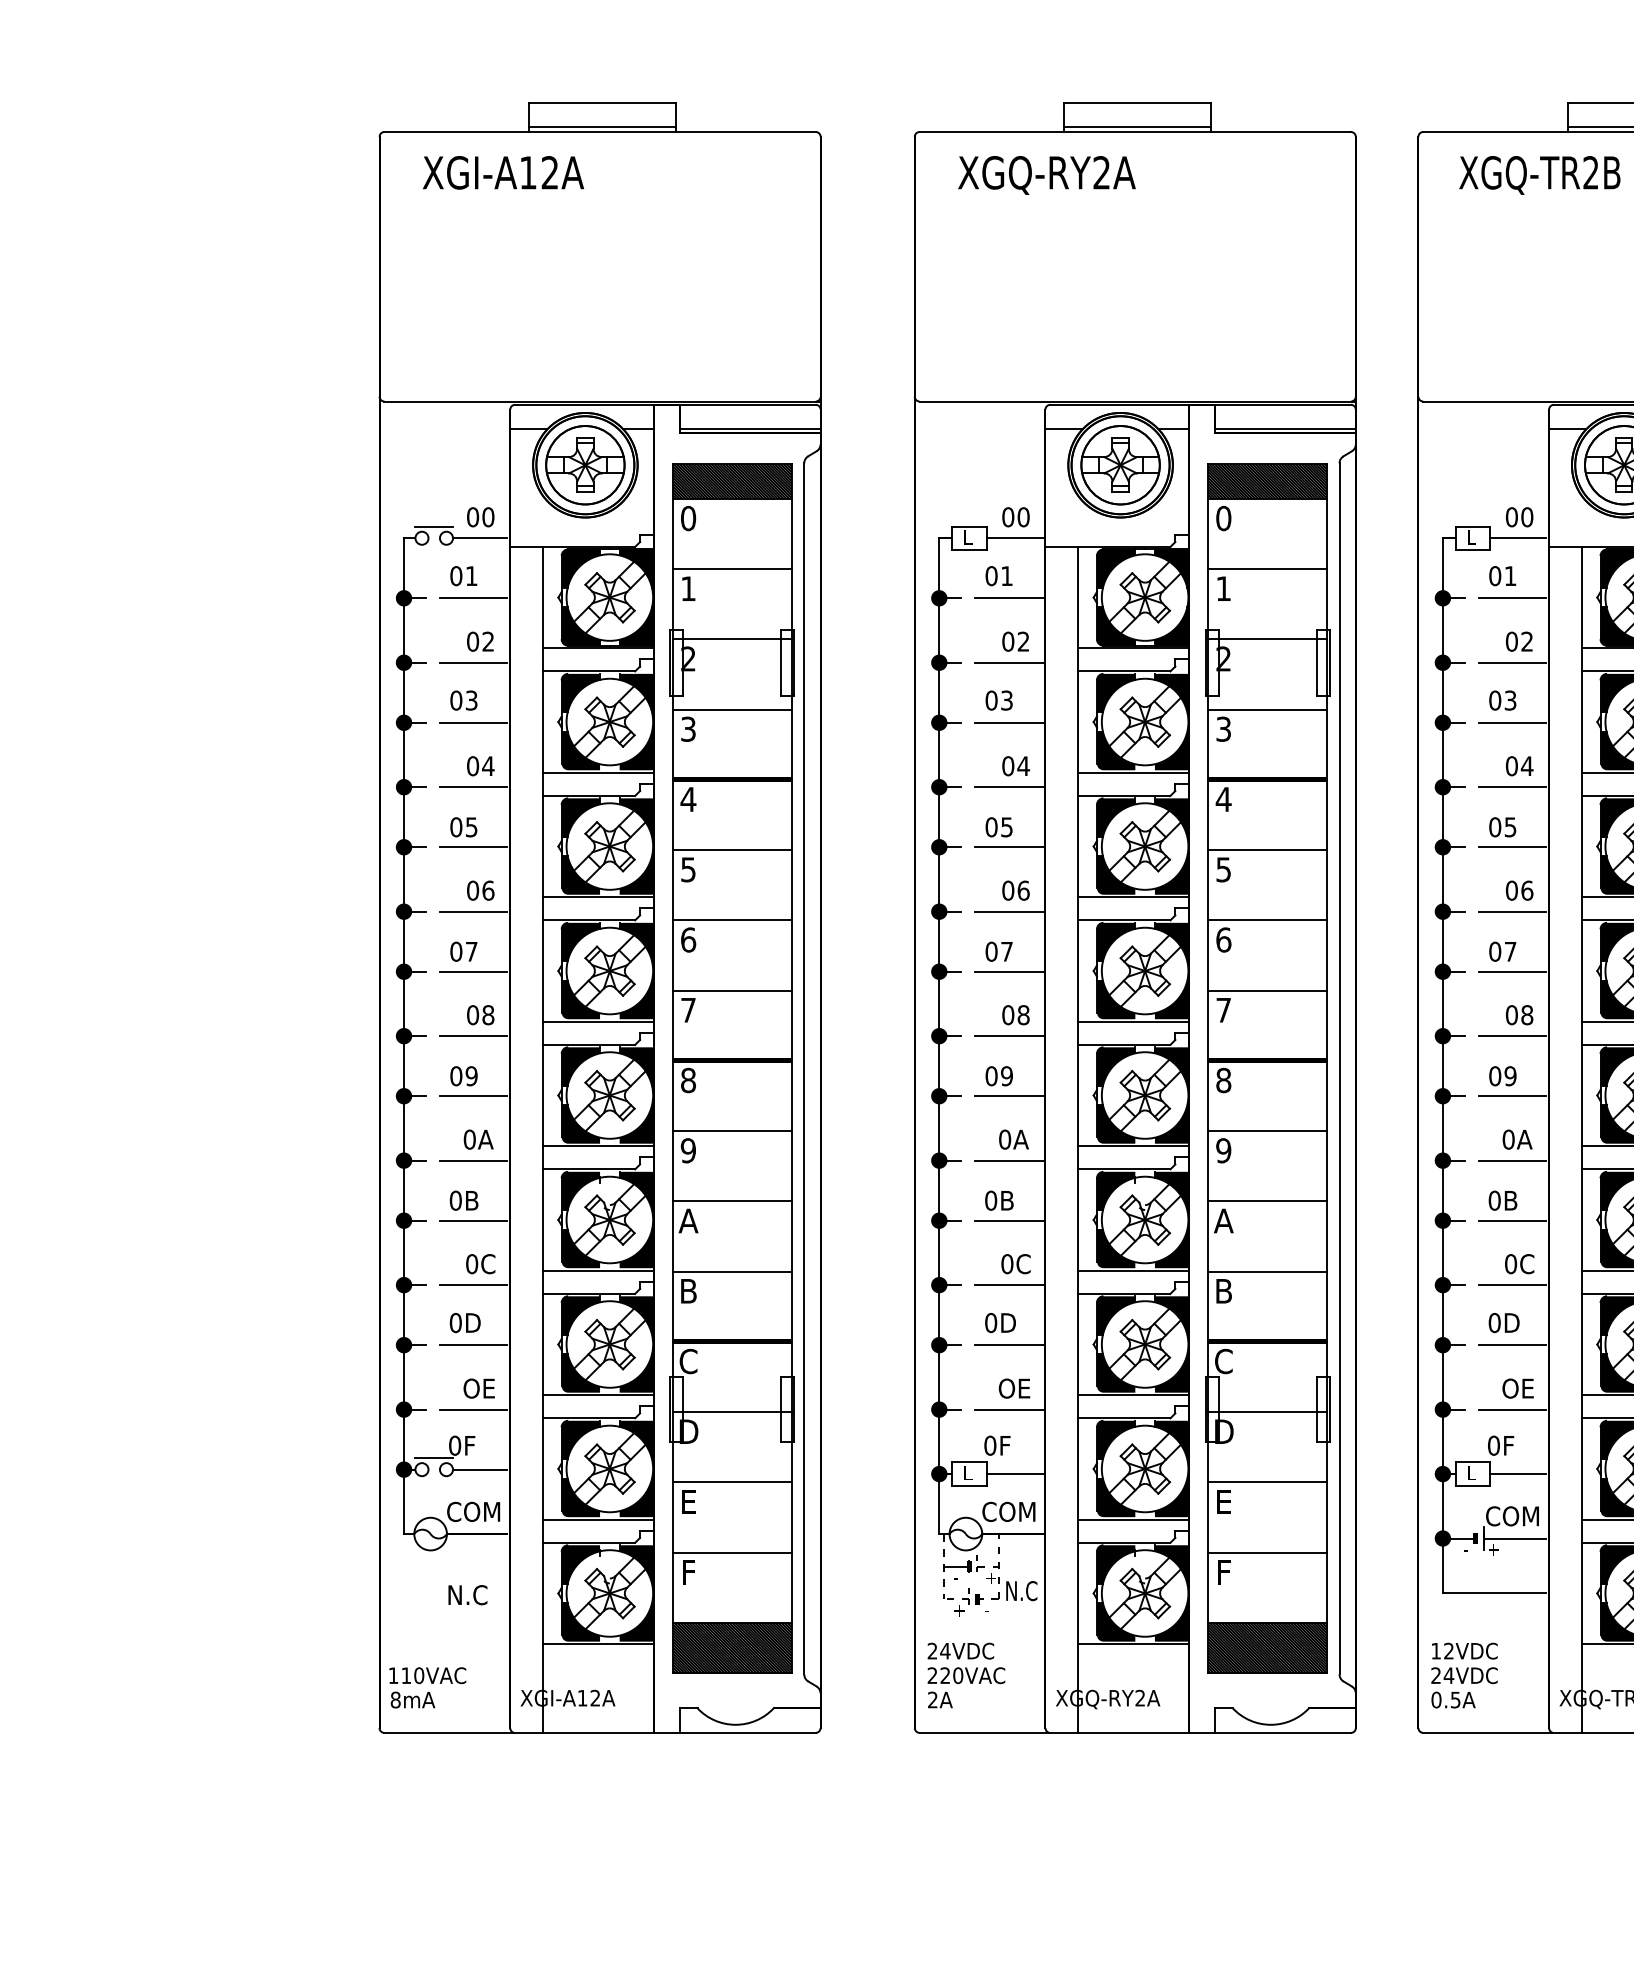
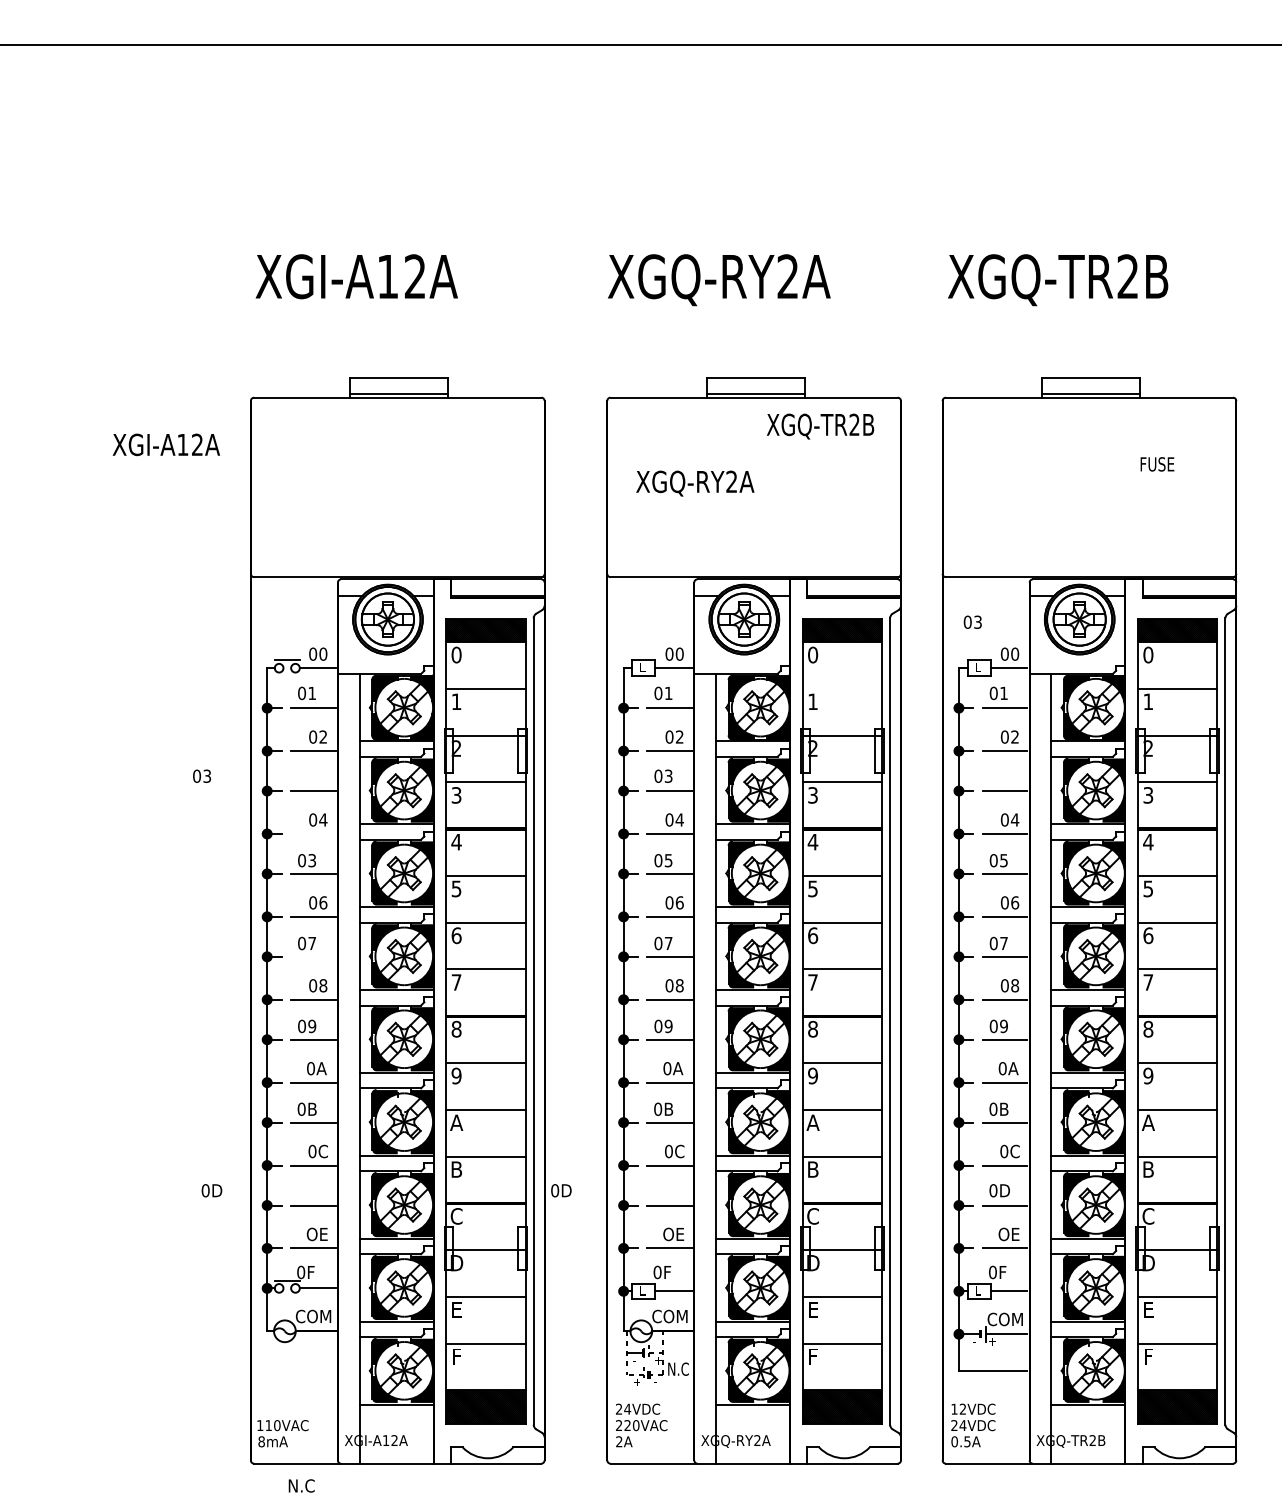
text: (502, 172) -> (165, 444), moved
text: (1047, 175) -> (695, 483), moved
text: (1539, 175) -> (820, 426), moved
line: (1266, 568) -> (841, 688), removed
text: (463, 699) -> (201, 775), moved
text: (1502, 699) -> (972, 621), moved
line: (473, 786) -> (313, 833), removed
text: (472, 827) -> (312, 860), 05 -> 03
line: (473, 971) -> (313, 956), removed
text: (464, 1322) -> (211, 1190), moved
text: (1000, 1322) -> (561, 1190), moved
text: (467, 1594) -> (301, 1485), moved

